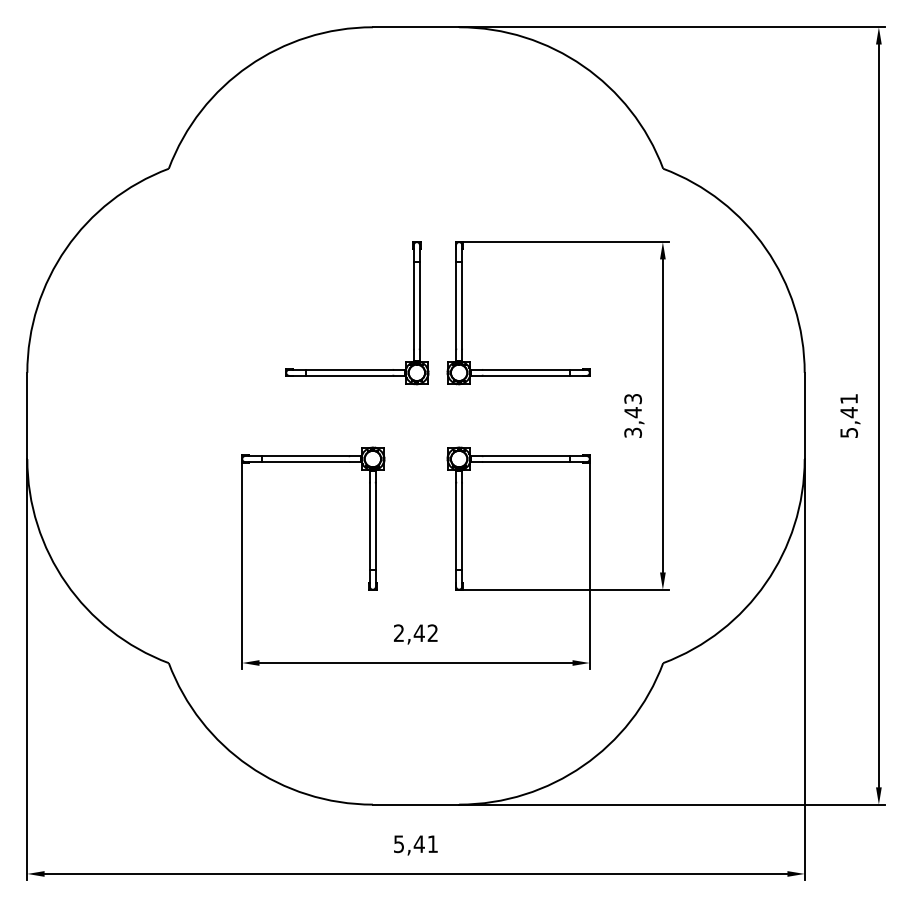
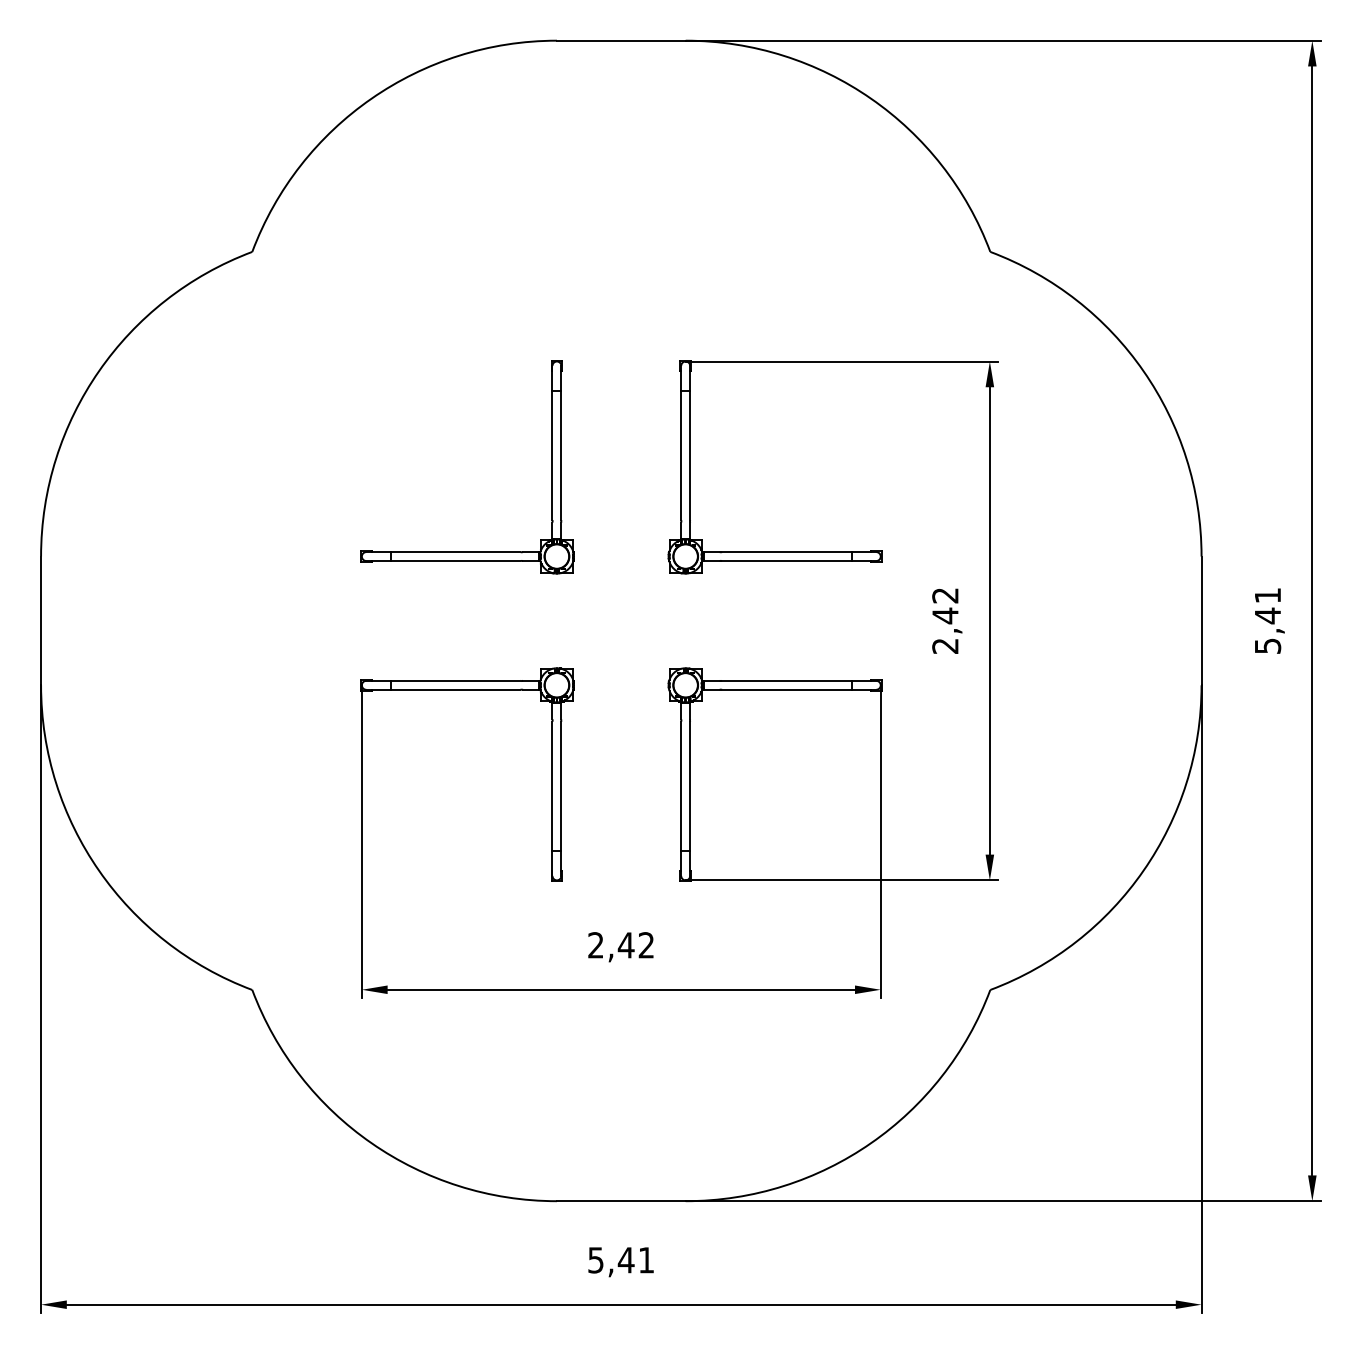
part: (413, 313) -> (551, 467), moved
text: (632, 415) -> (944, 620), 3,43 -> 2,42

